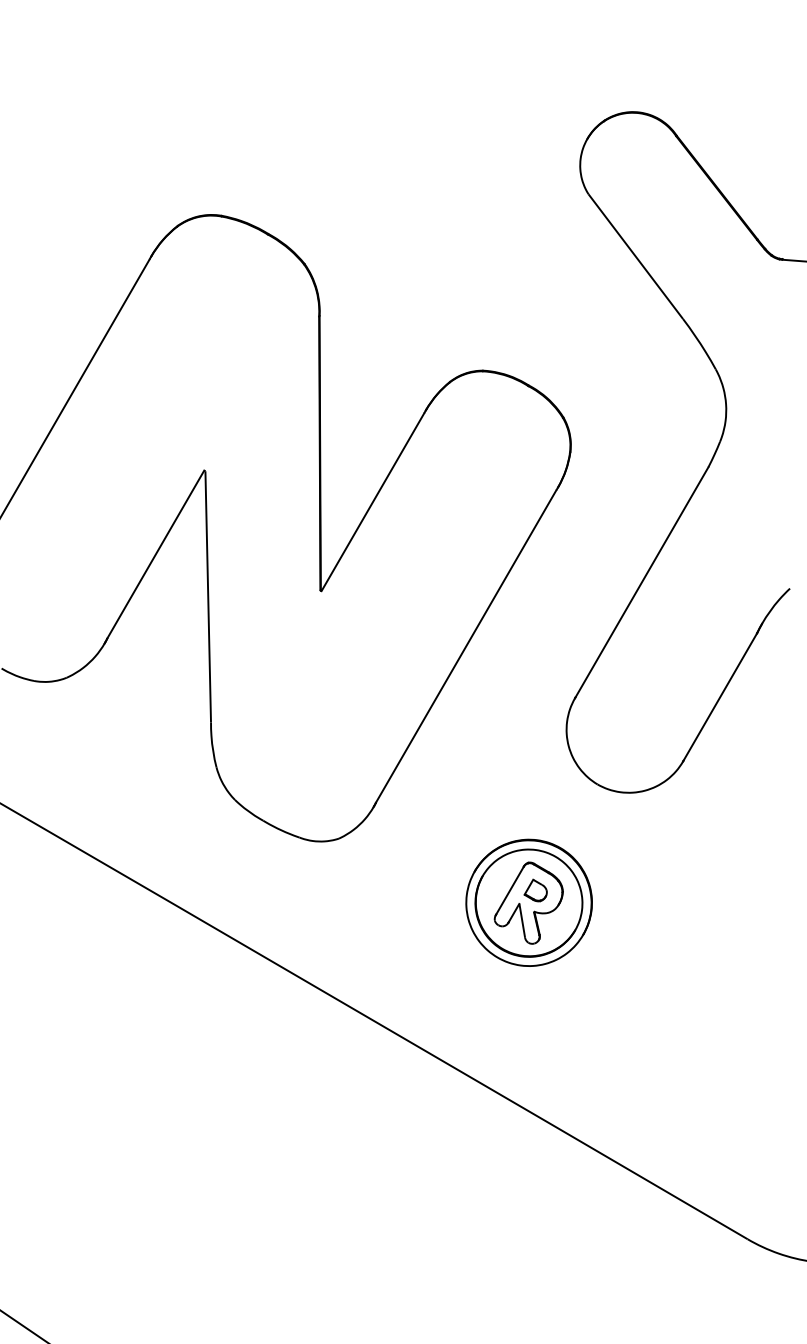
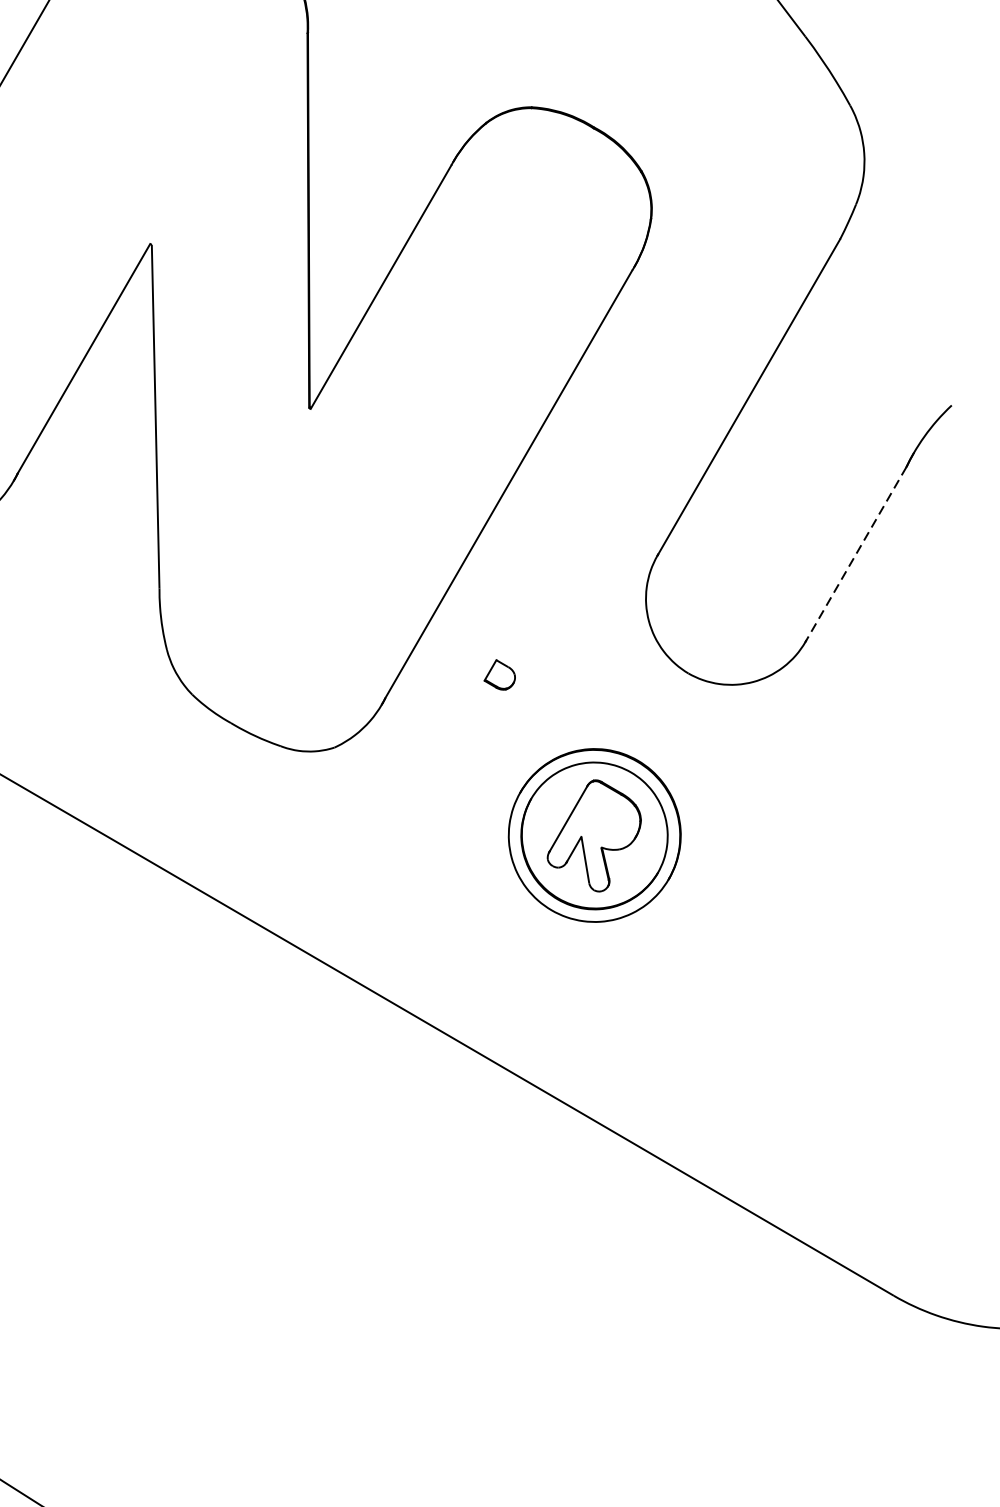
line: (720, 697) -> (856, 554), solid -> dashed
part: (535, 890) -> (499, 674), moved

